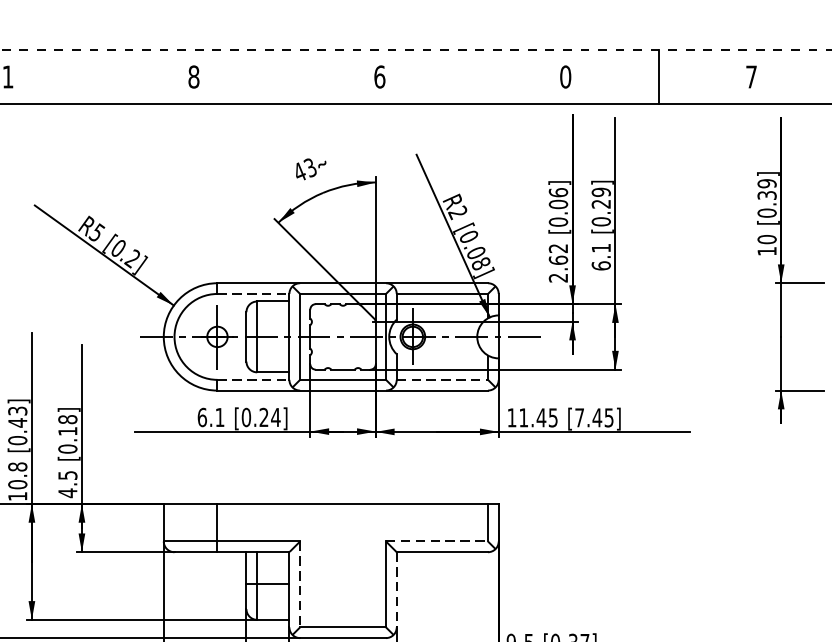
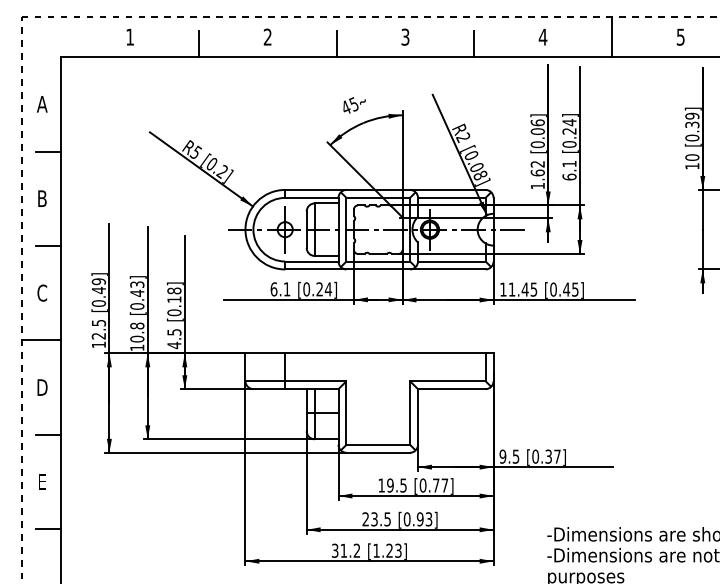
text: (193, 76) -> (267, 36), 8 -> 2
text: (379, 76) -> (405, 36), 6 -> 3
text: (564, 76) -> (542, 36), 0 -> 4
text: (751, 76) -> (680, 36), 7 -> 5
line: (101, 86) -> (199, 44), added
line: (286, 86) -> (336, 44), added
line: (473, 86) -> (474, 44), added
text: (309, 166) -> (353, 103), 43 -> 45
text: (601, 192) -> (569, 122), [0.29] -> [0.24]
text: (558, 278) -> (537, 186), 2.62 -> 1.62
line: (252, 293) -> (311, 197), dashed -> solid
line: (252, 379) -> (311, 261), dashed -> solid
line: (441, 379) -> (451, 261), dashed -> solid
text: (579, 417) -> (553, 289), [7.45] -> [0.45]
line: (436, 541) -> (447, 381), dashed -> solid
line: (300, 585) -> (346, 413), dashed -> solid
line: (397, 590) -> (418, 417), dashed -> solid

